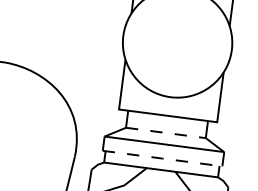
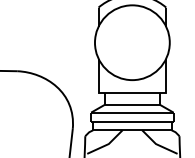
line: (166, 132) -> (132, 104), dashed -> solid
line: (162, 158) -> (132, 122), dashed -> solid

